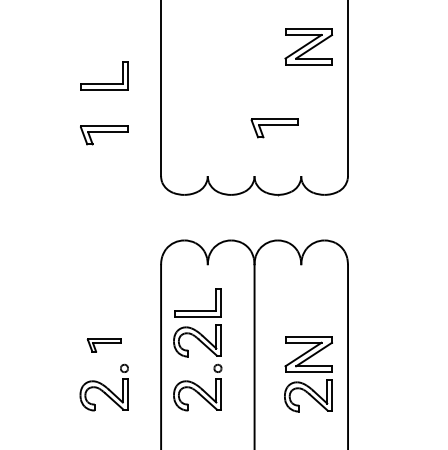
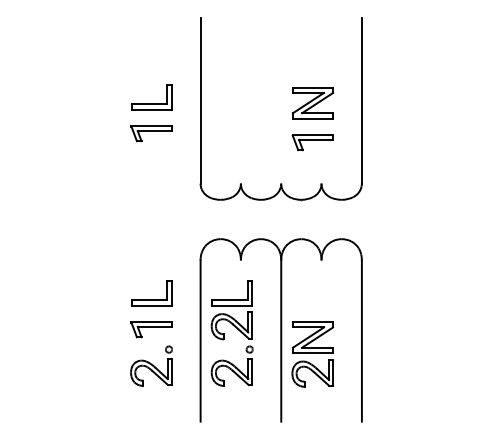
part: (309, 47) -> (313, 103), moved
part: (274, 128) -> (312, 142), moved
part: (104, 135) -> (151, 133), moved
part: (104, 303) -> (151, 293), added
part: (104, 345) -> (151, 329), size x1.43
part: (308, 374) -> (312, 354), moved

